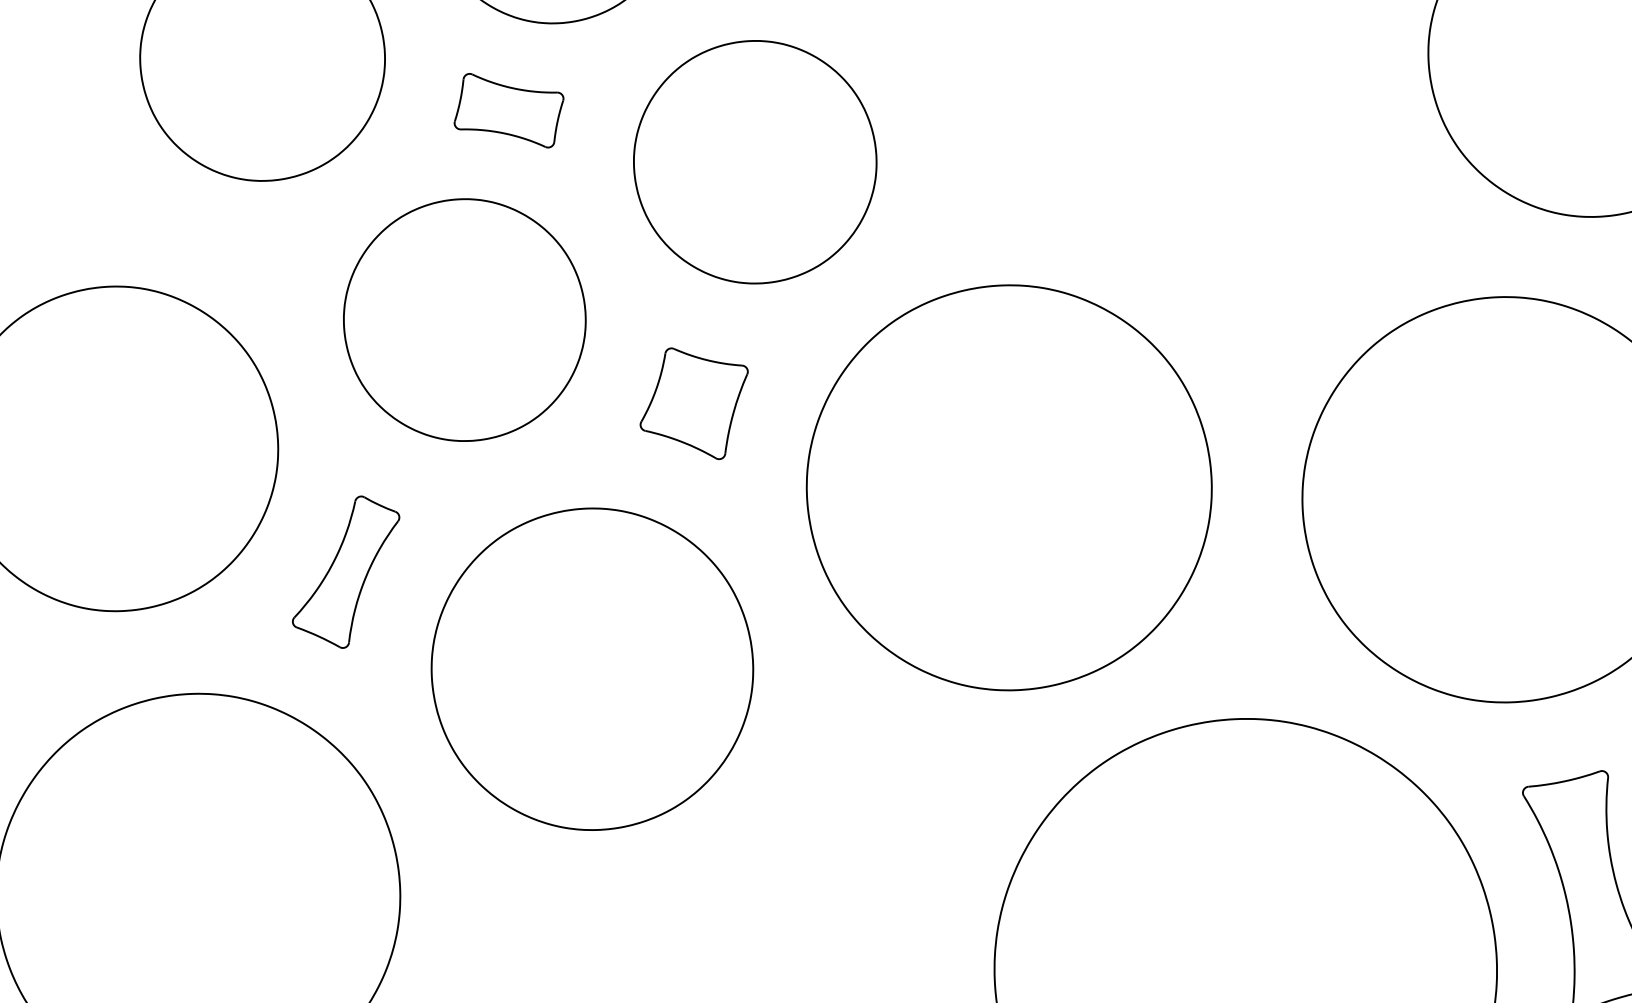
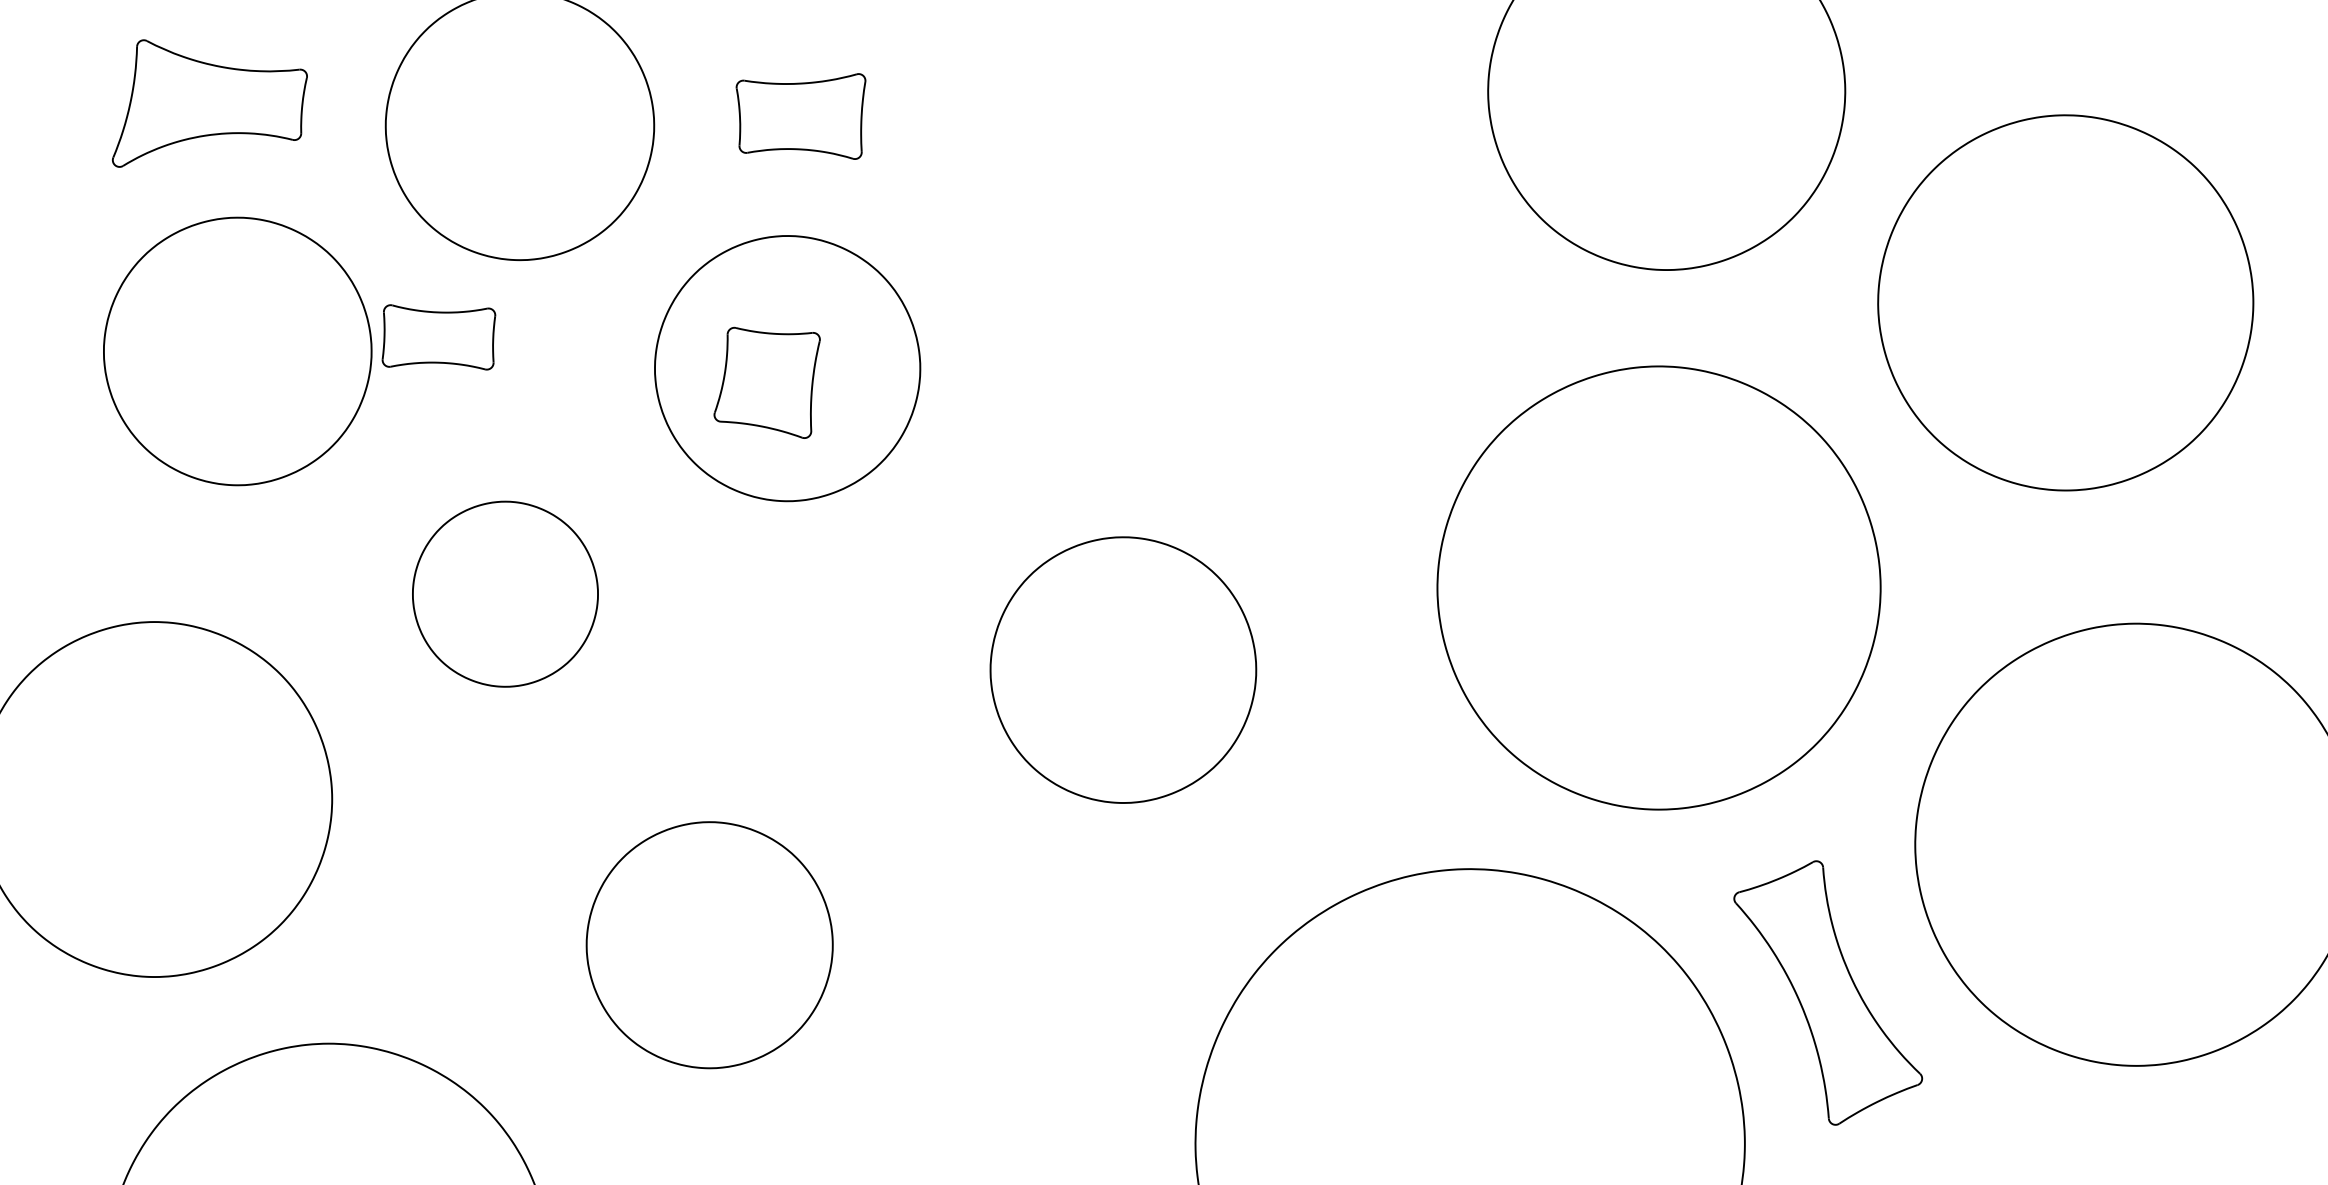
part: (508, 110) -> (438, 337), moved
part: (464, 320) -> (505, 594), size x0.7
part: (692, 402) -> (766, 382), moved
part: (1009, 487) -> (1123, 669), size x0.6
part: (345, 570) -> (425, 886), removed
part: (592, 668) -> (709, 944), size x0.7

